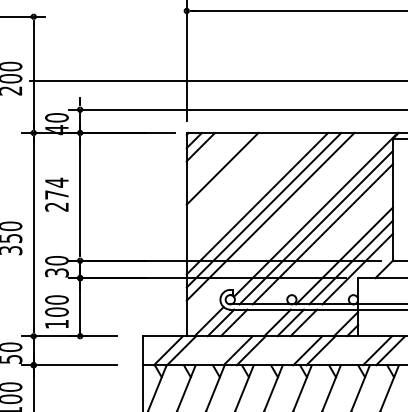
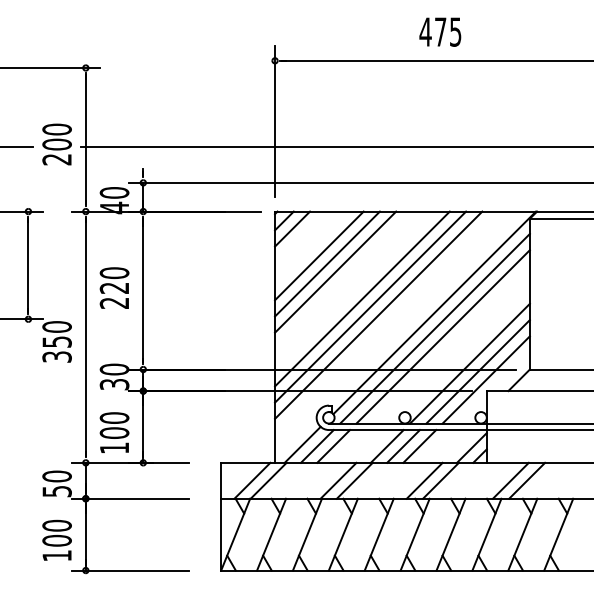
line: (229, 174) -> (327, 263), added
line: (235, 181) -> (335, 271), added
text: (56, 188) -> (114, 280), 274 -> 220

